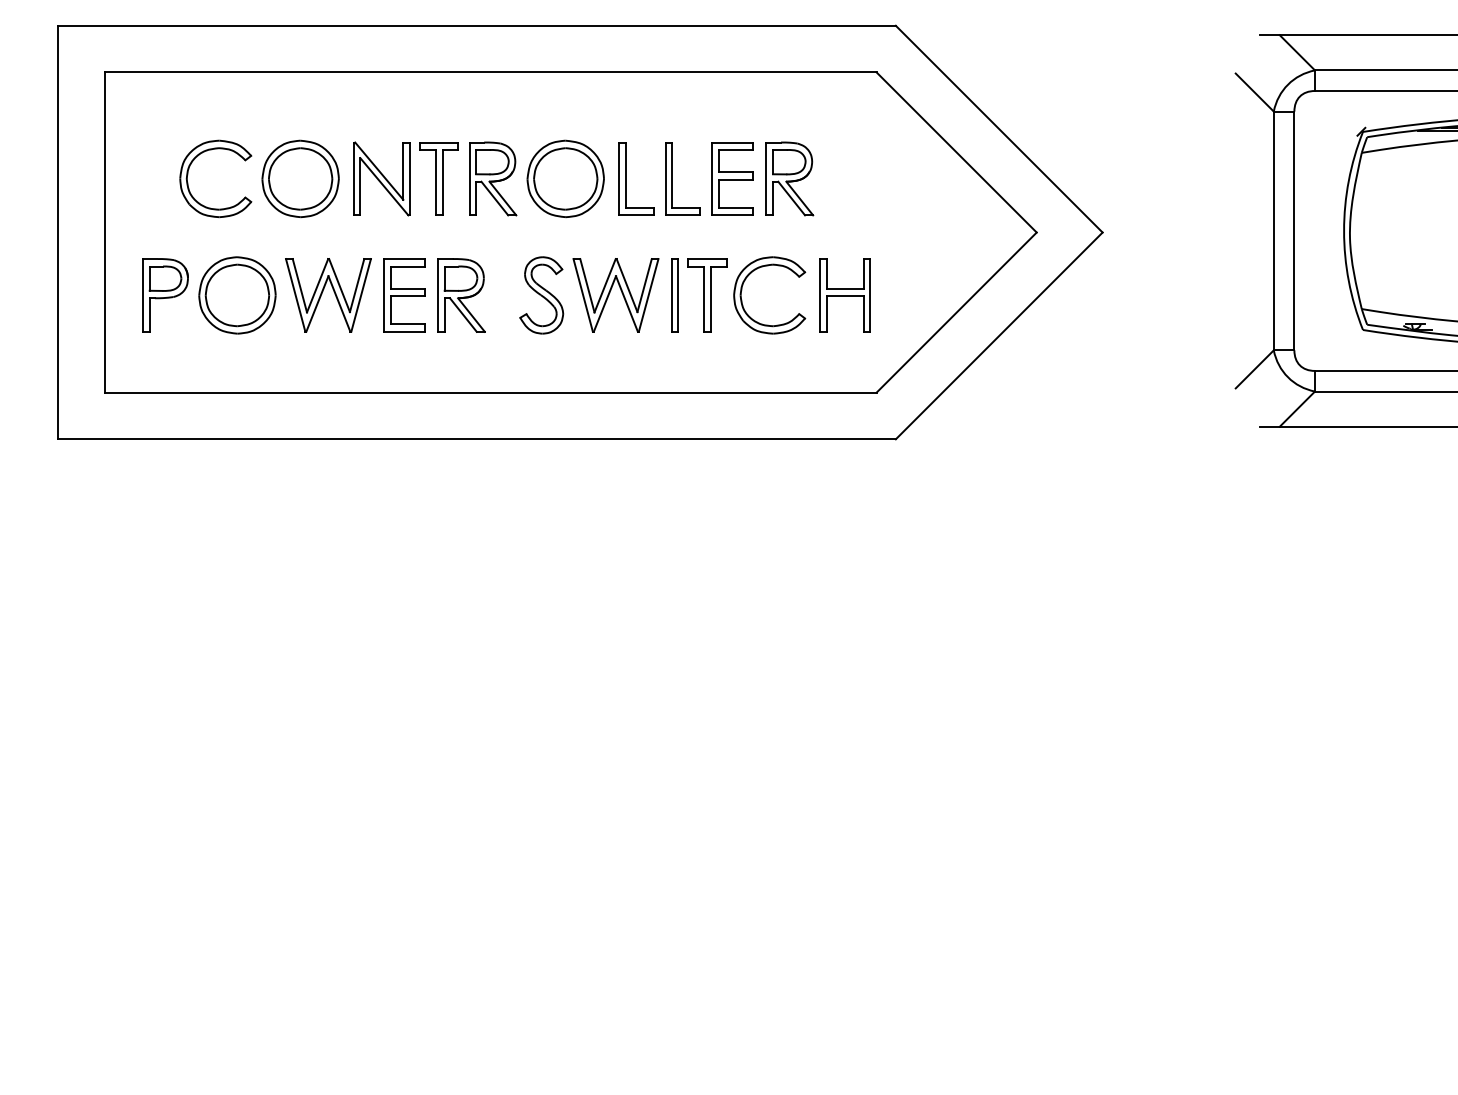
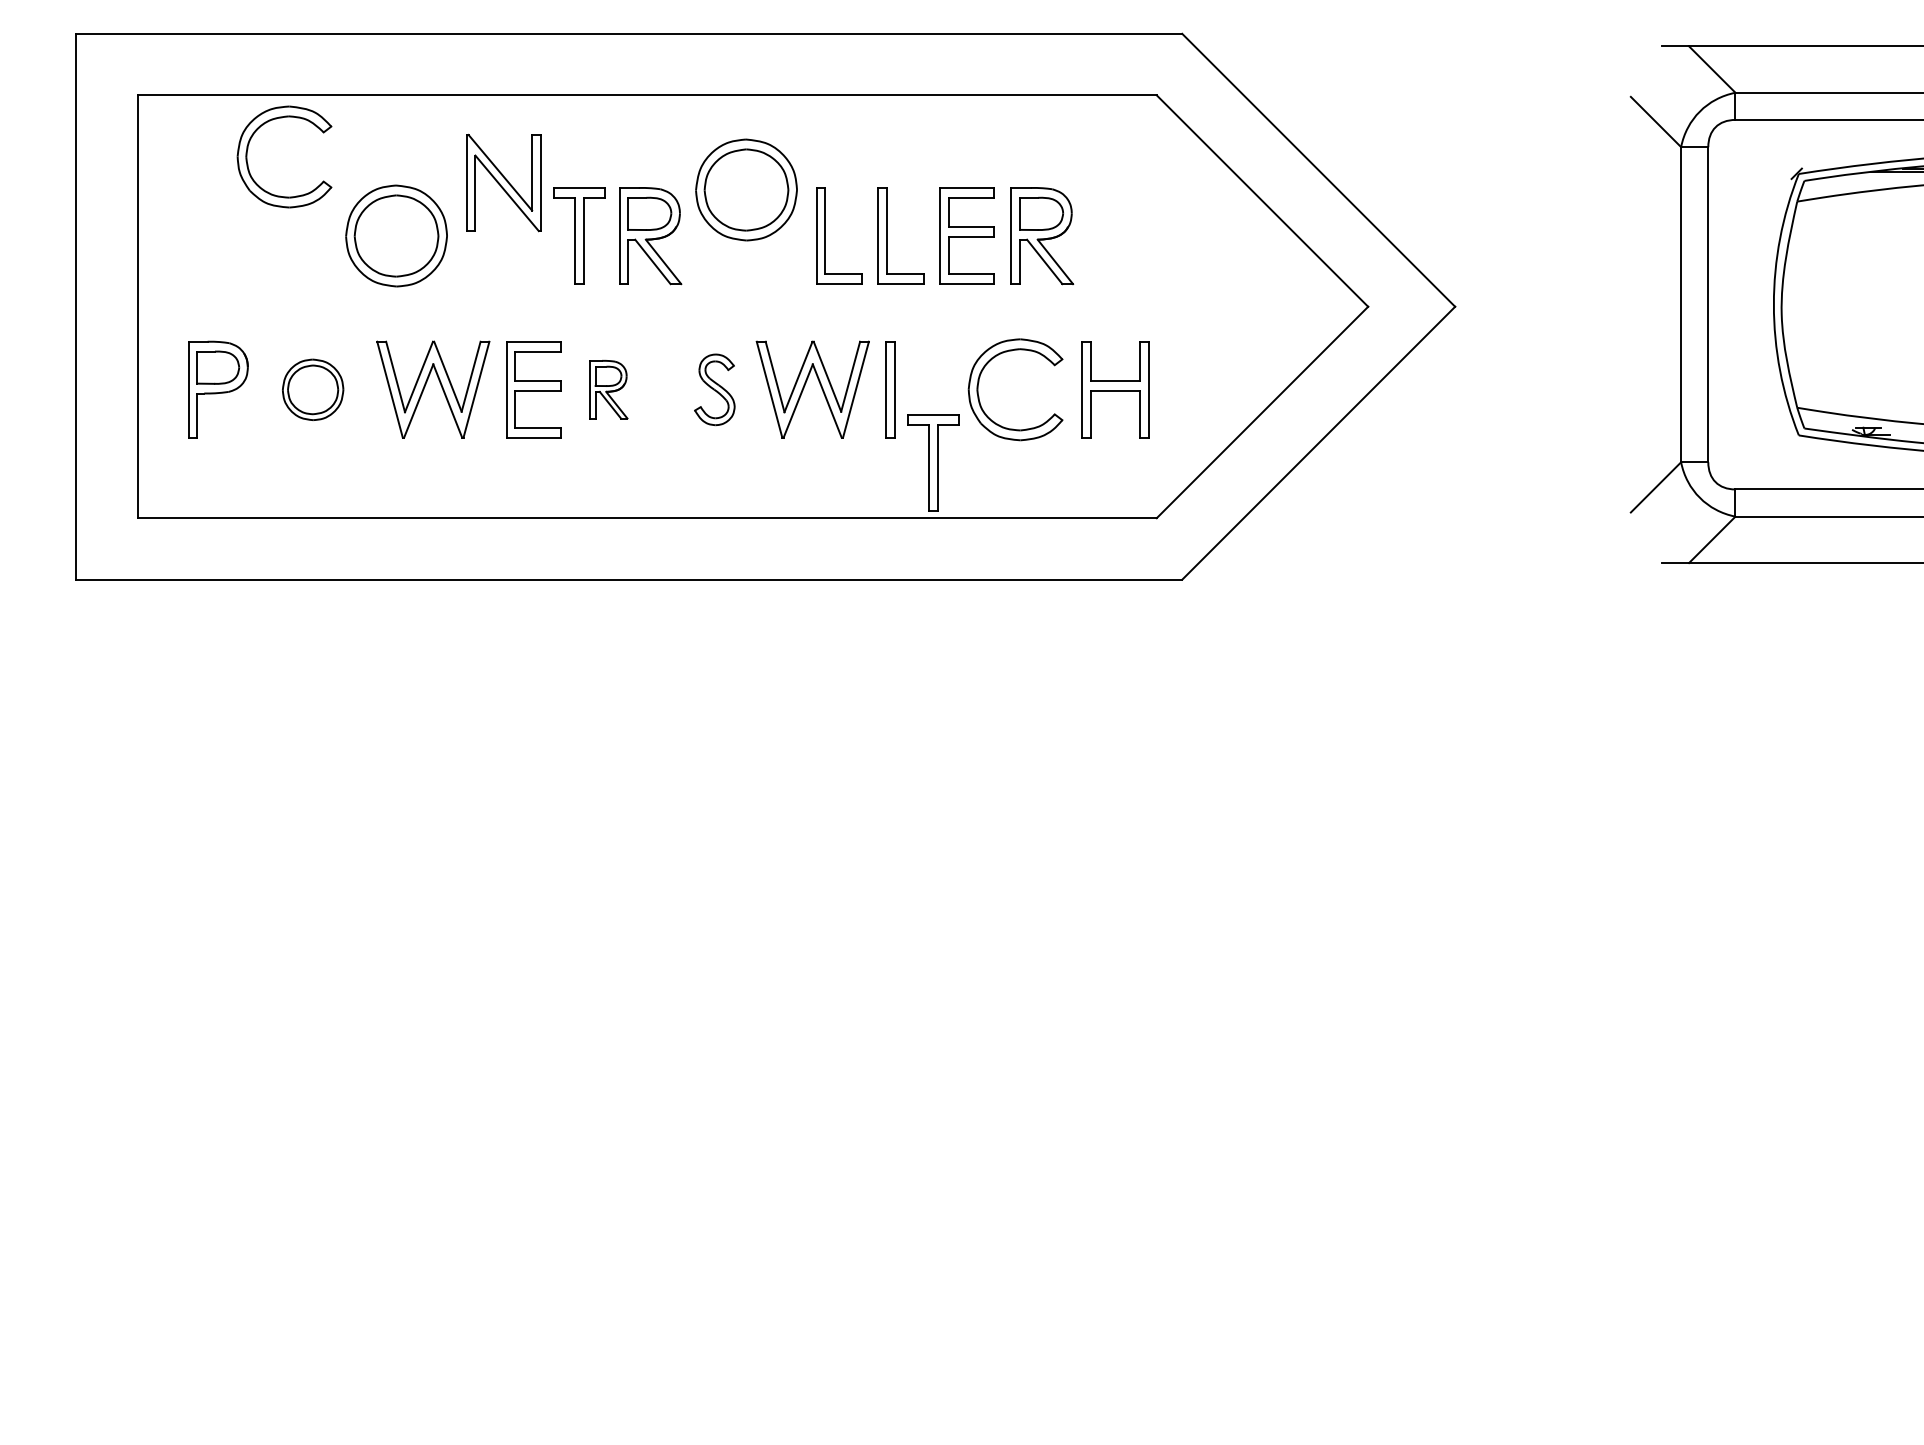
part: (188, 173) -> (248, 149), moved
part: (381, 178) -> (503, 182), moved
part: (565, 178) -> (746, 189), moved
part: (236, 295) -> (312, 389), size x0.6
part: (461, 295) -> (608, 389), size x0.6
part: (541, 295) -> (714, 389), size x0.7
part: (707, 295) -> (933, 462), moved

